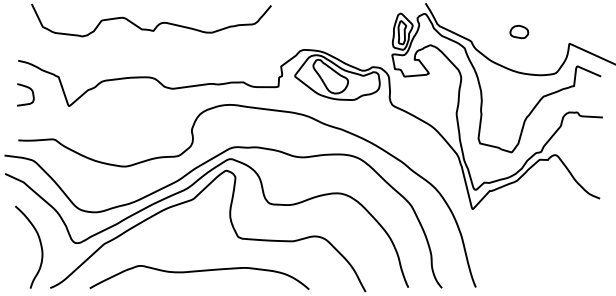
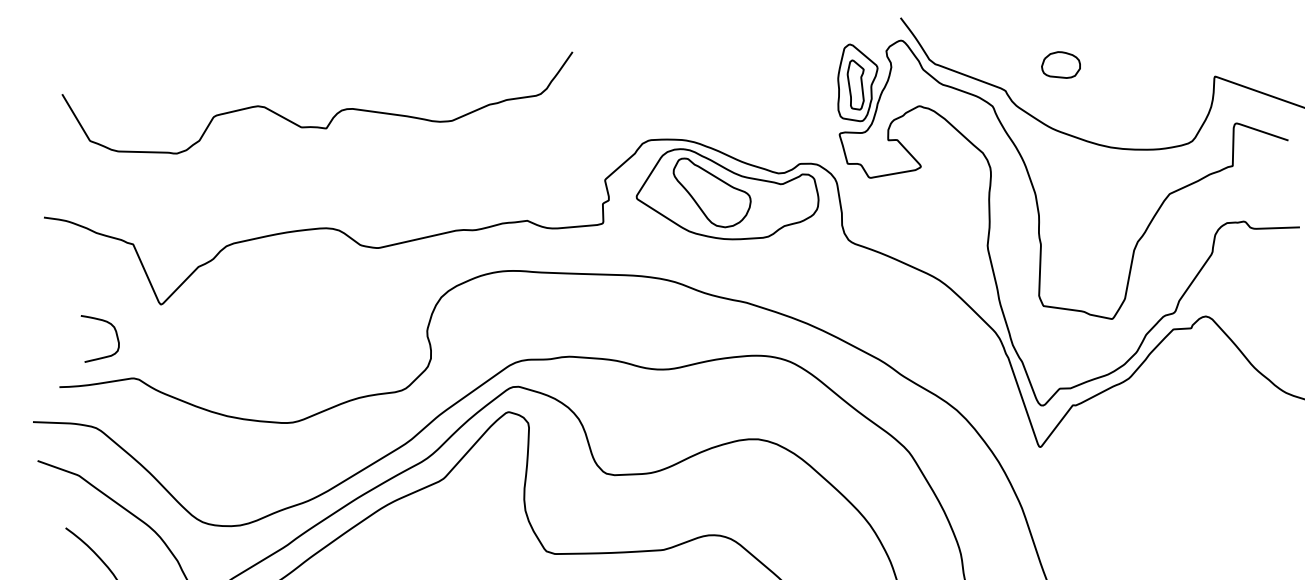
part: (519, 31) -> (1061, 64), moved
curve: (27, 88) -> (103, 323), moved

